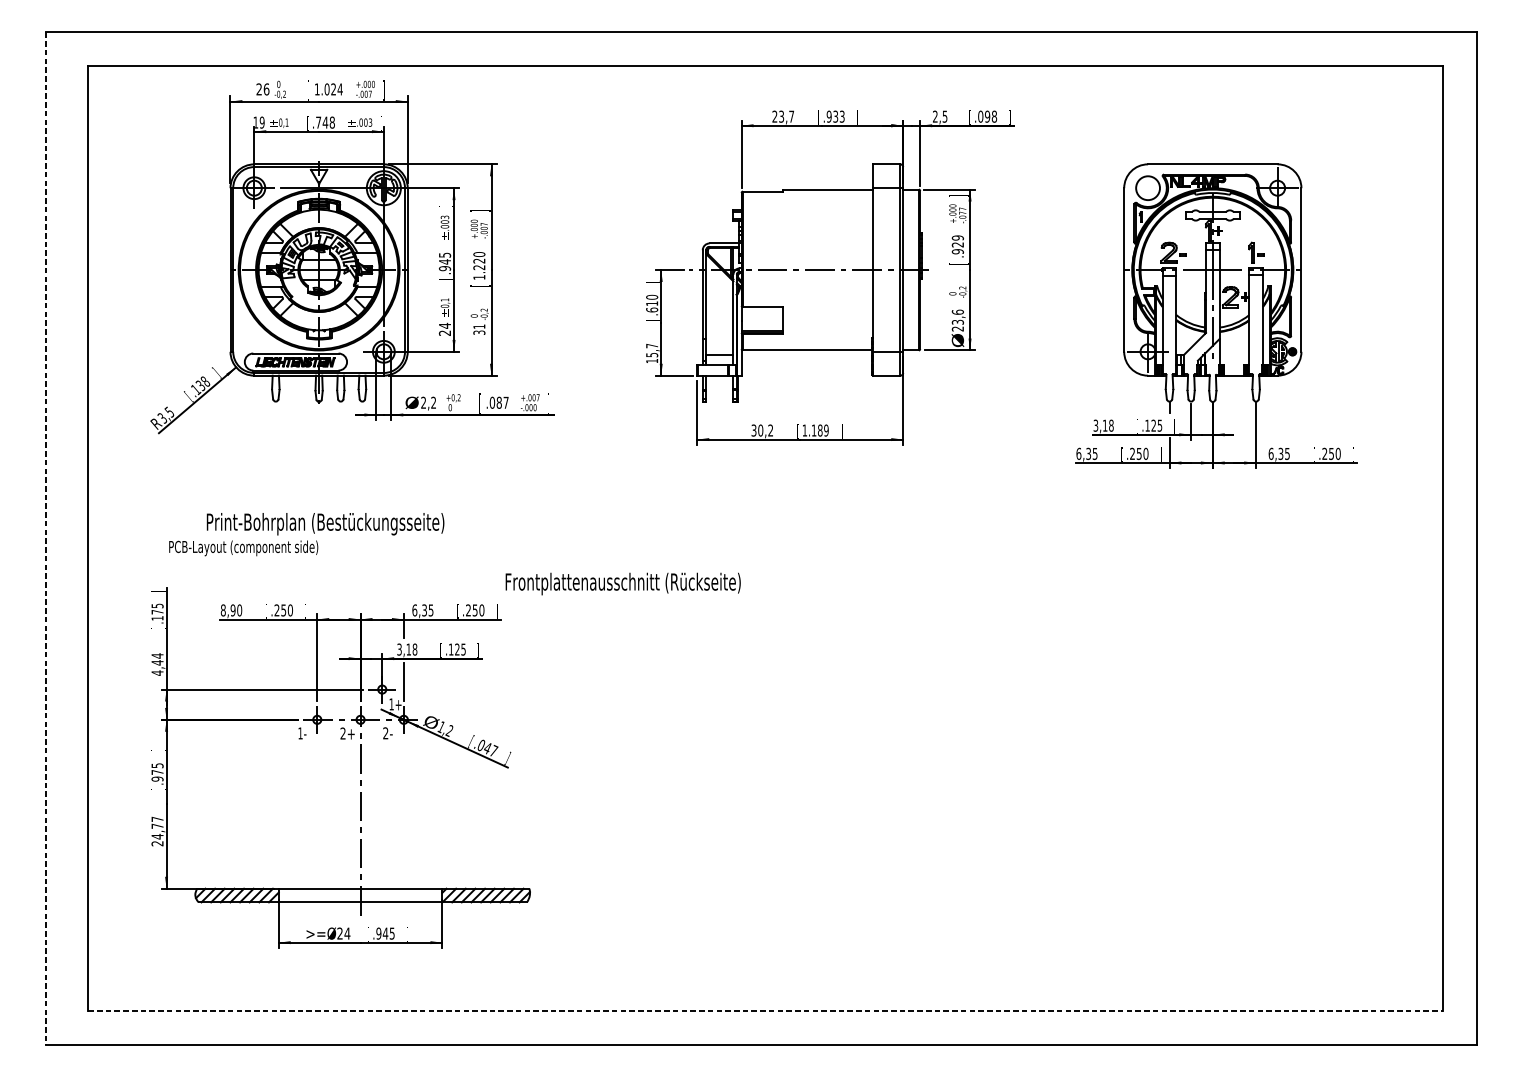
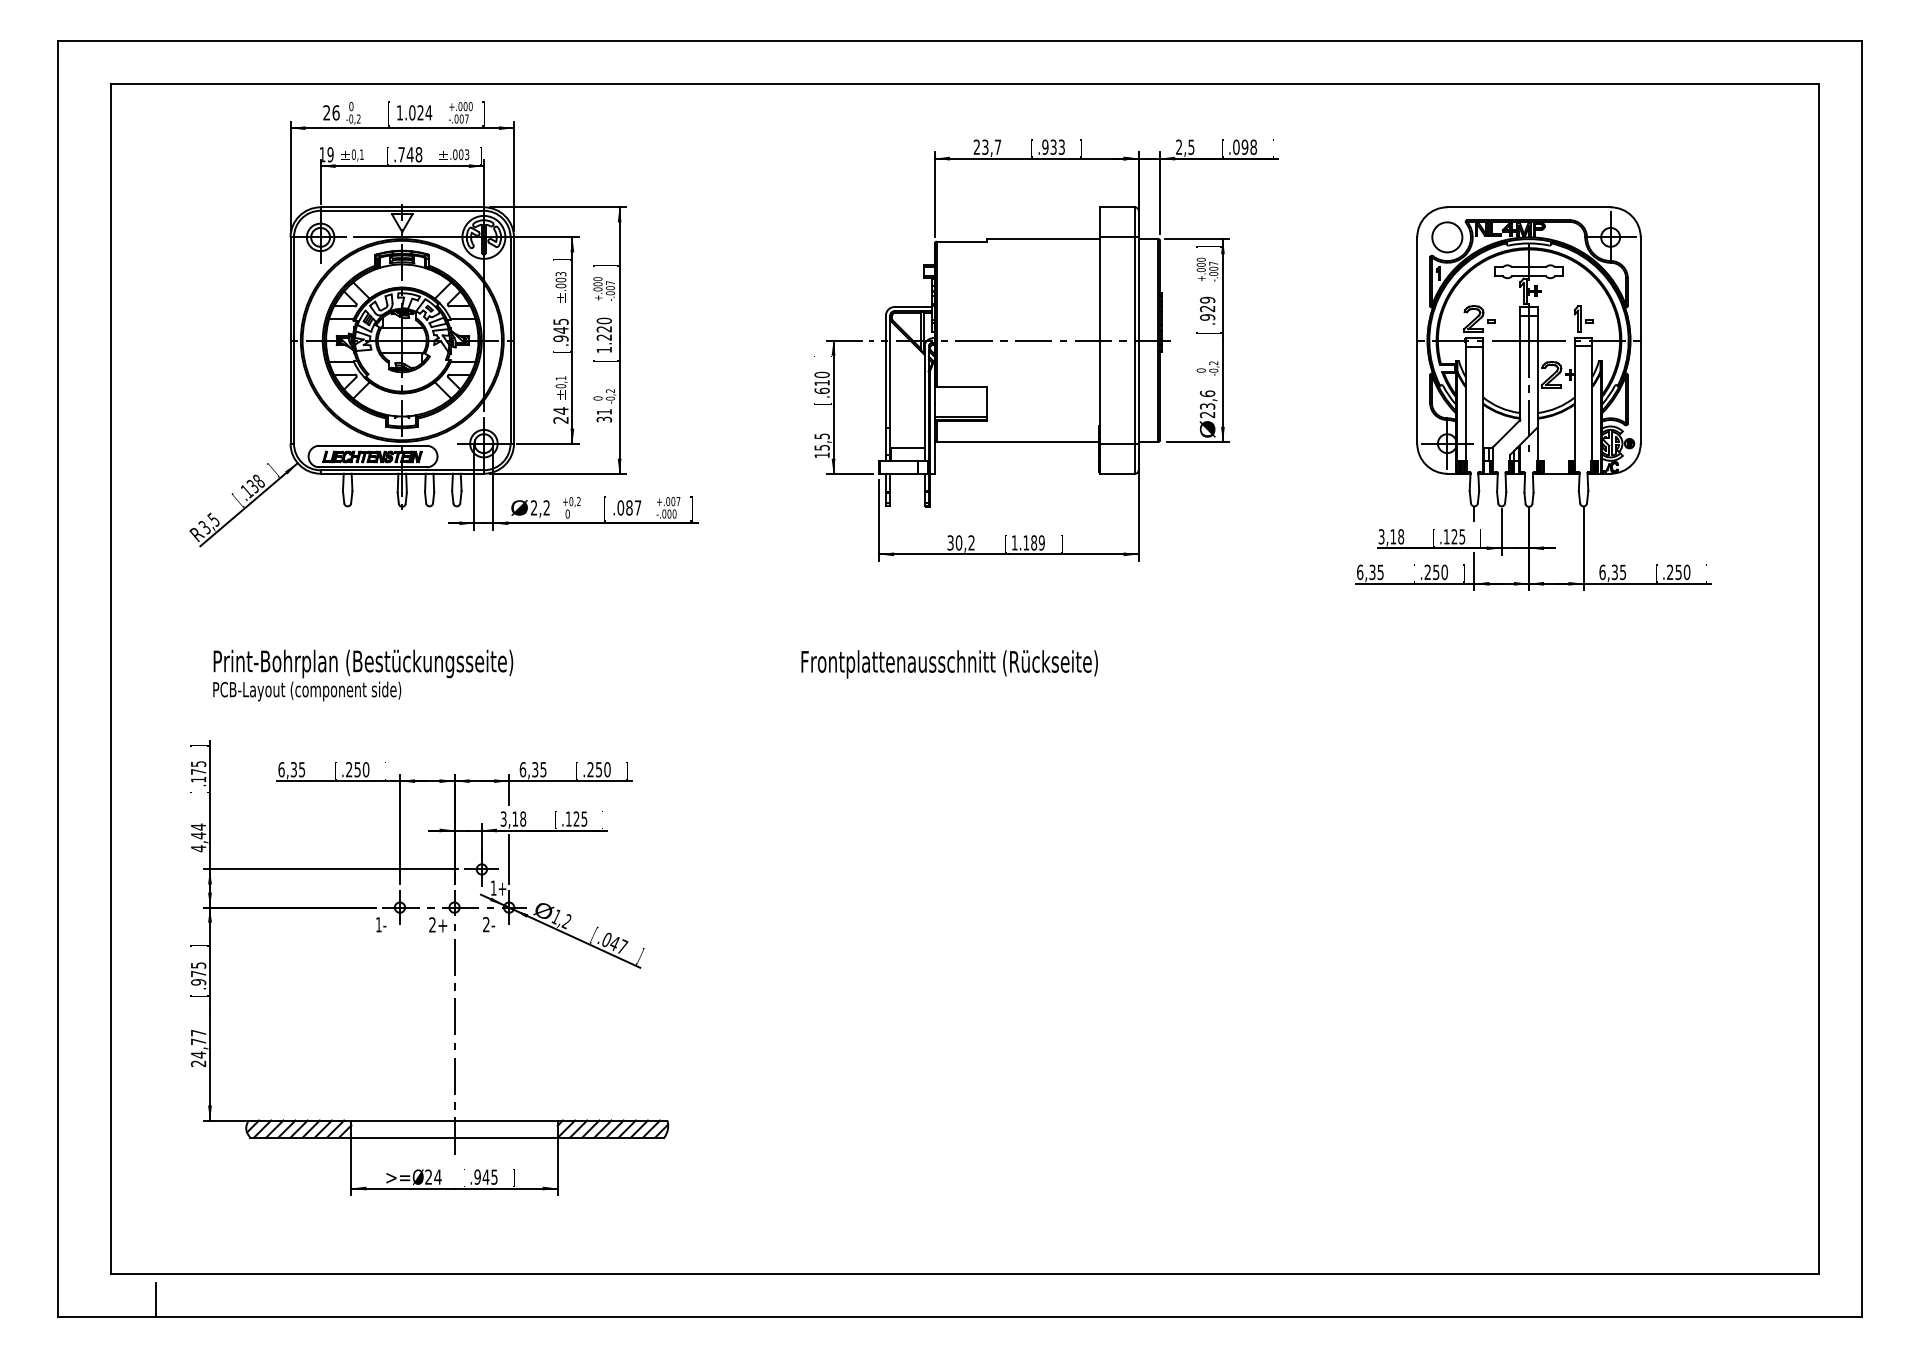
text: (962, 212) -> (1213, 268), -.077 -> -.007
text: (651, 346) -> (821, 436), 15,7 -> 15,5
text: (325, 523) -> (363, 663), moved
line: (45, 538) -> (57, 679), dashed -> solid
text: (623, 584) -> (949, 664), moved
text: (231, 610) -> (291, 769), 8,90 -> 6,35
line: (765, 1010) -> (965, 1274), dashed -> solid
line: (124, 1030) -> (156, 1299), added

